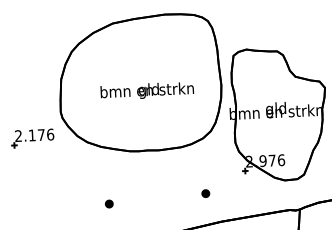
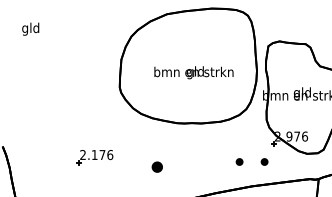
part: (32, 138) -> (94, 157), moved
part: (235, 191) -> (264, 161), added
part: (109, 203) -> (157, 166), size x1.6

